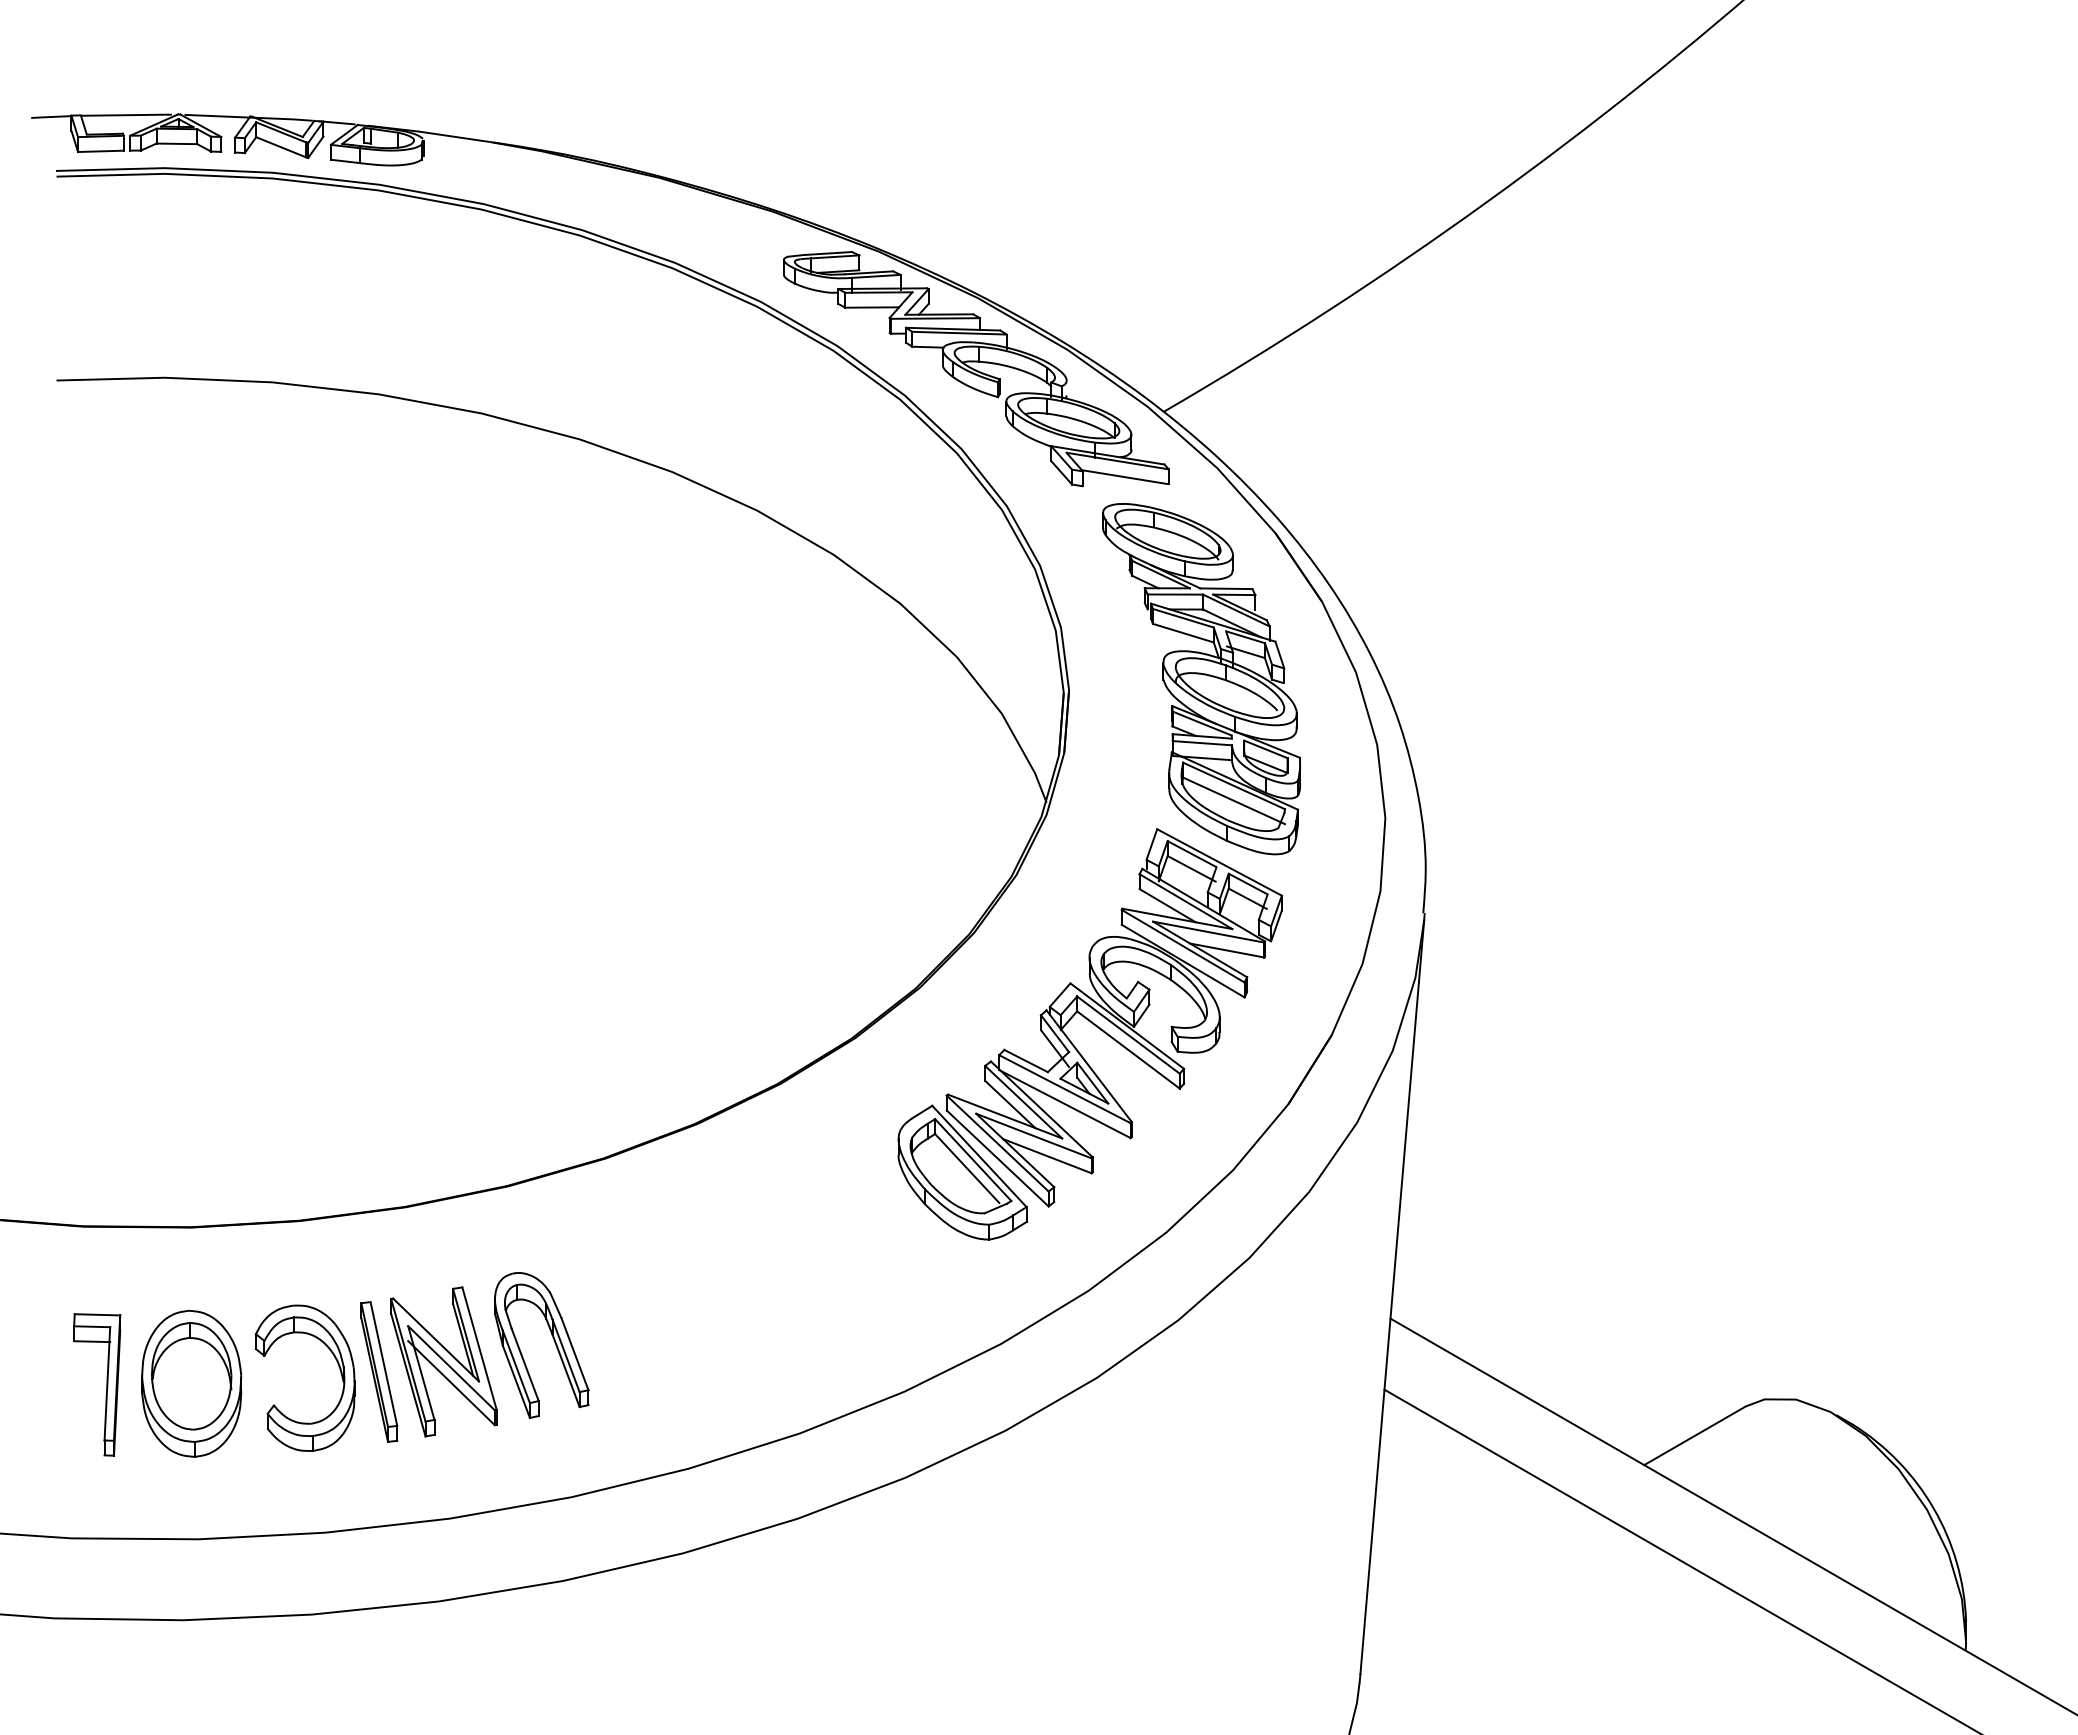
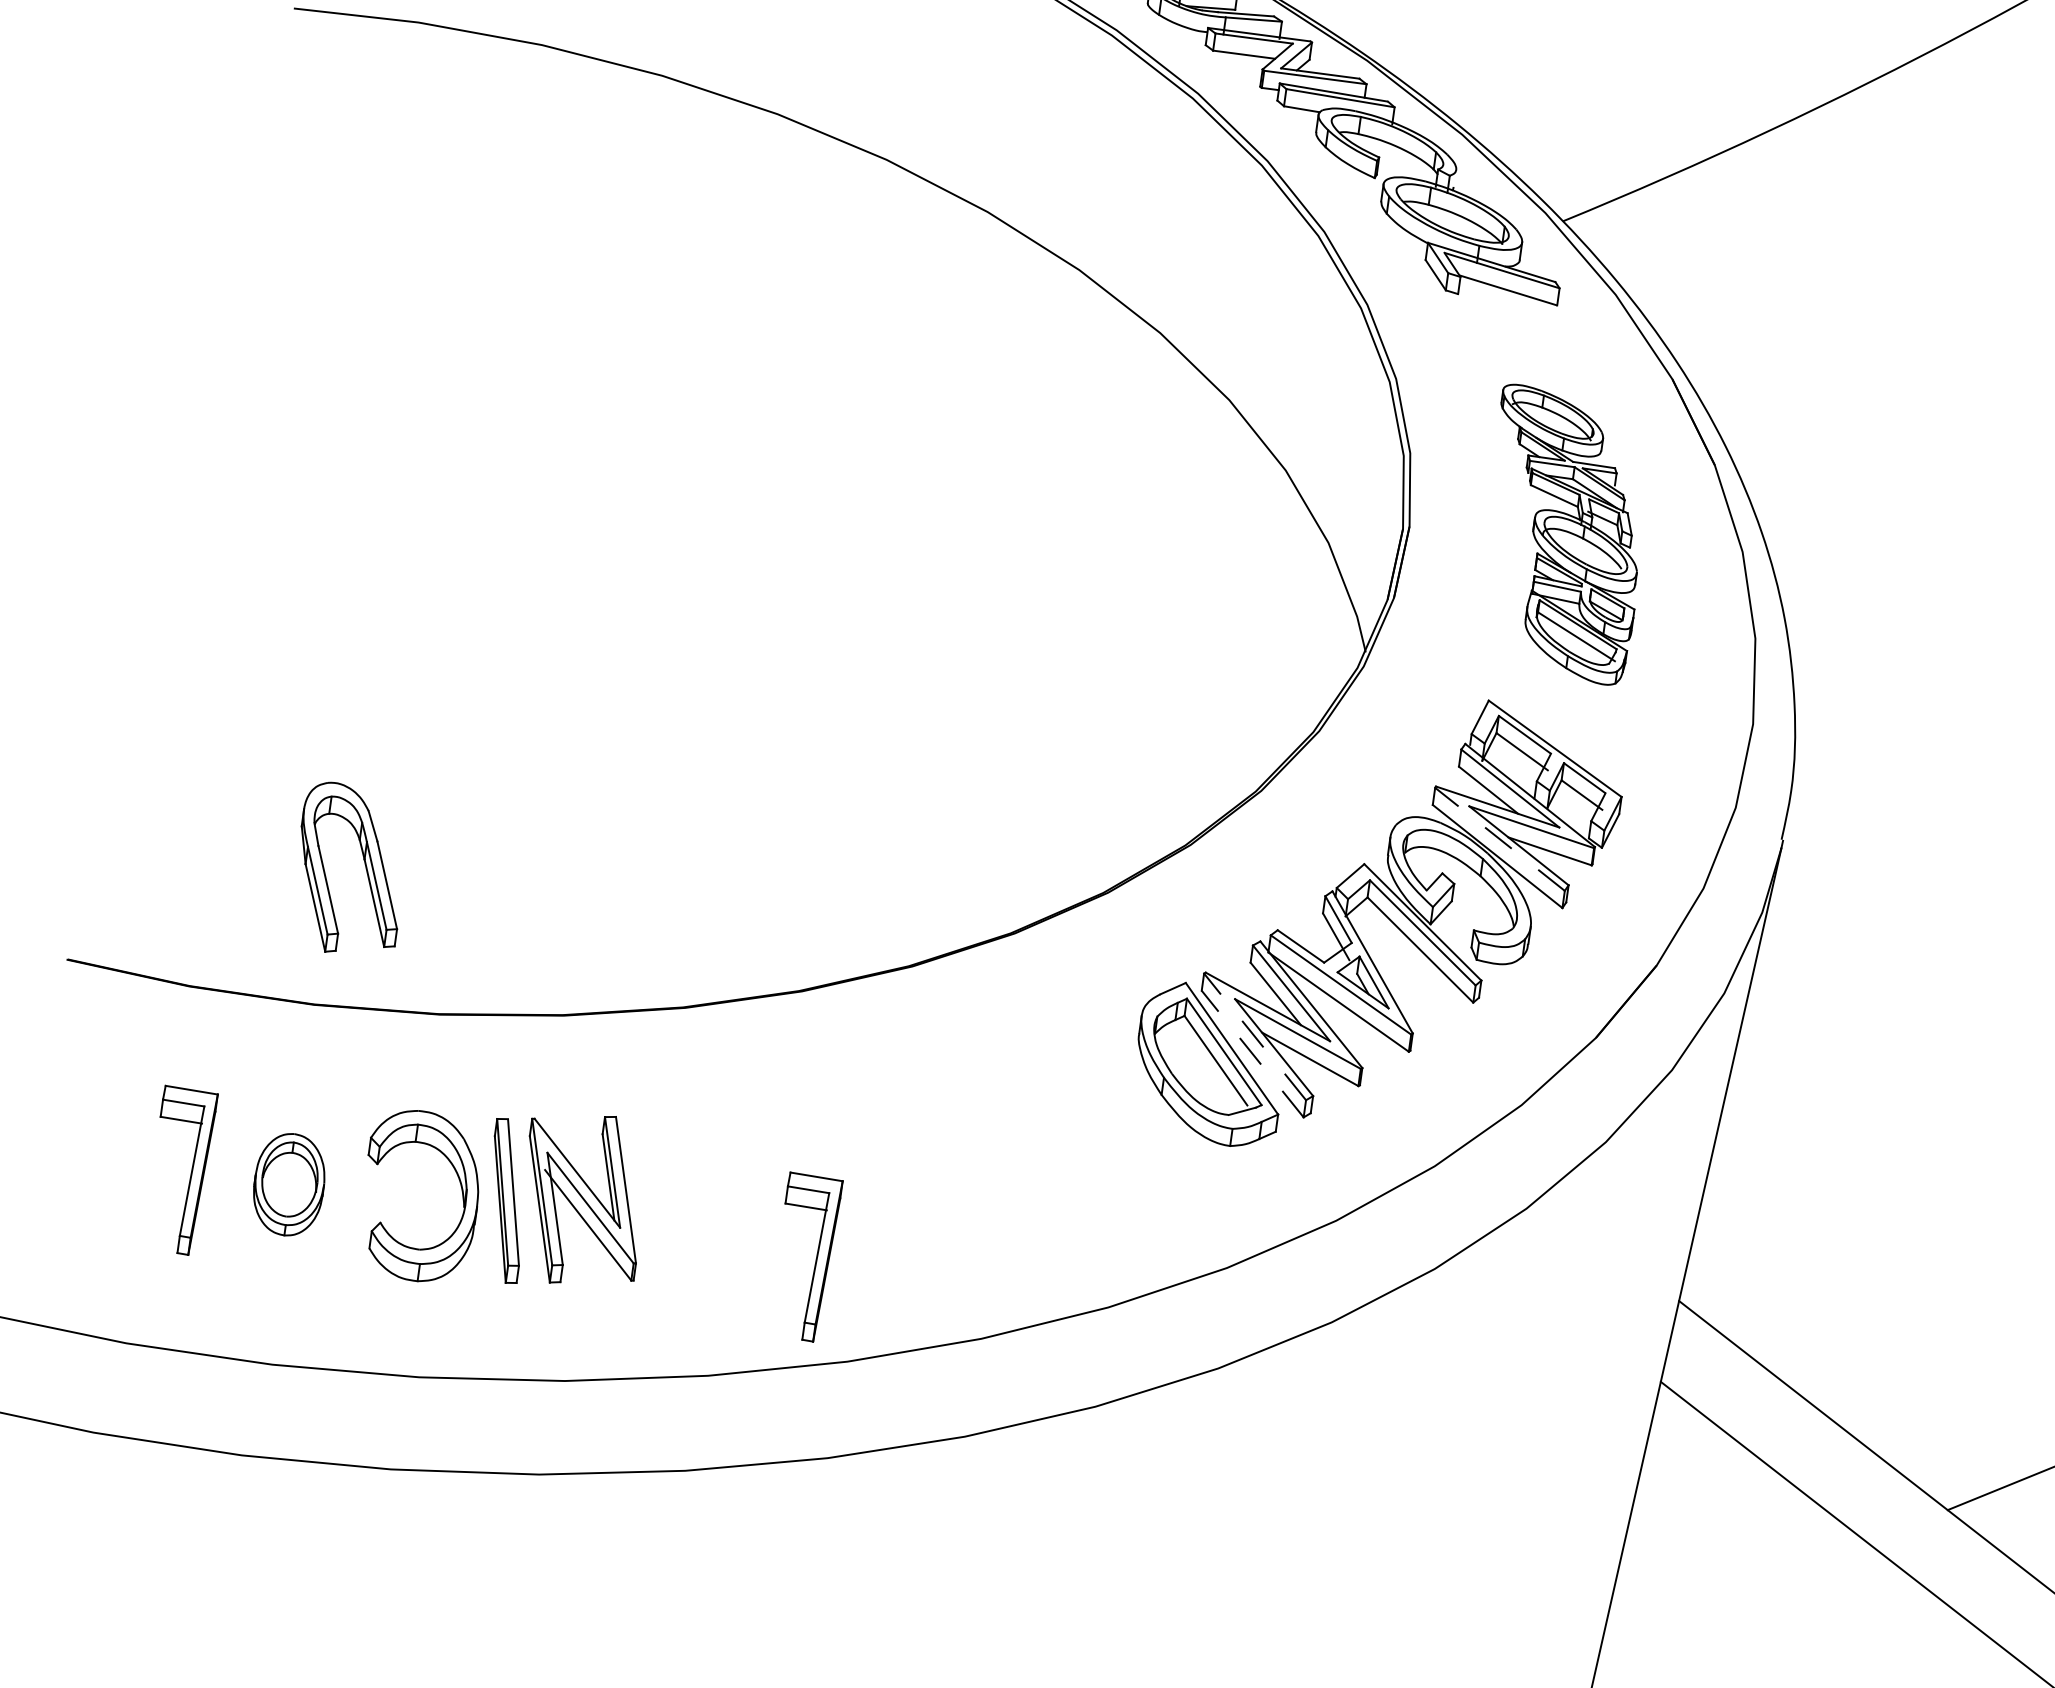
part: (1201, 679) -> (1563, 535), size x0.7
line: (1182, 945) -> (1499, 838), solid -> dashed
line: (997, 1143) -> (1254, 1036), solid -> dashed
line: (997, 1158) -> (1252, 1054), solid -> dashed
part: (553, 1340) -> (364, 866), moved
part: (191, 1383) -> (288, 1184), size x0.6
part: (649, 1384) -> (815, 1258), added

